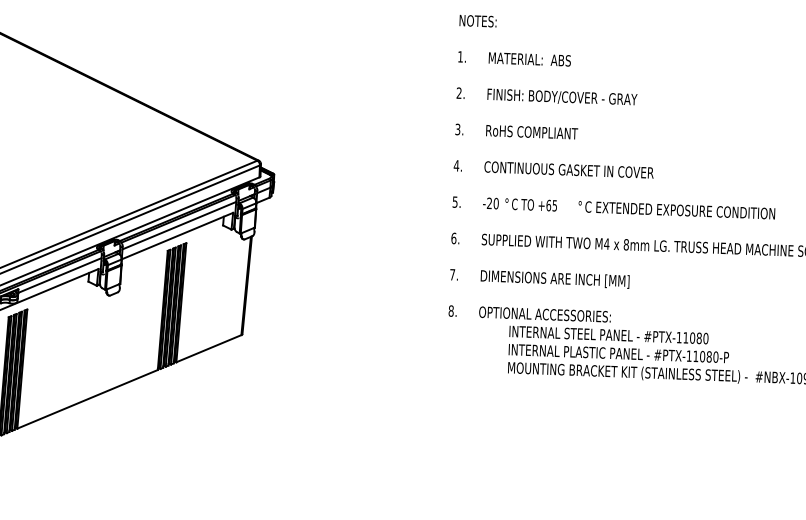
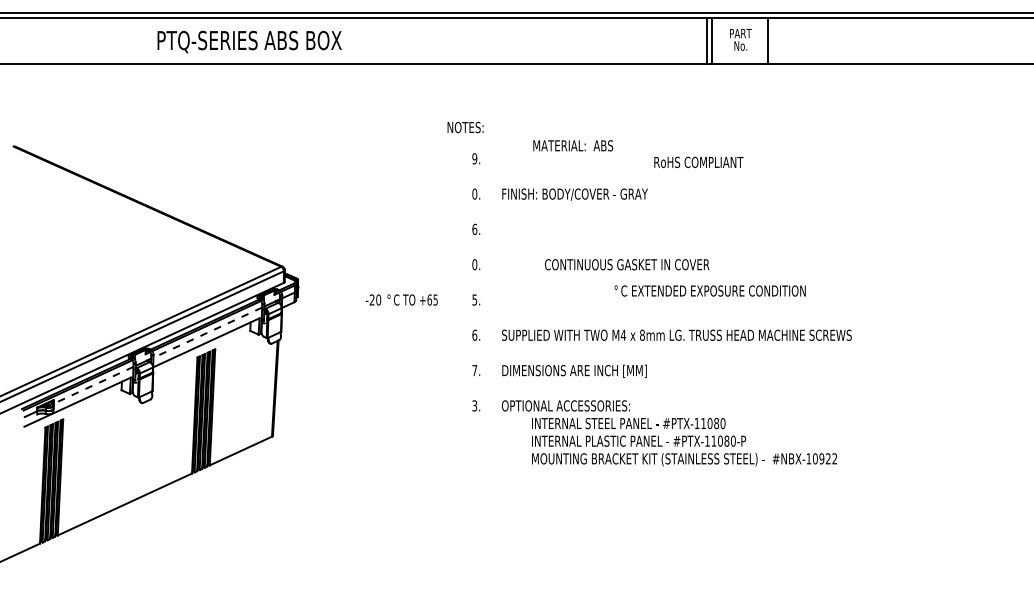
text: (478, 21) -> (465, 127), moved
text: (460, 56) -> (474, 158), 1. -> 9.
text: (530, 59) -> (573, 145), moved
text: (458, 92) -> (474, 193), 2. -> 0.
text: (457, 128) -> (474, 228), 3. -> 6.
text: (531, 131) -> (698, 161), moved
text: (456, 165) -> (474, 264), 4. -> 0.
text: (569, 169) -> (627, 264), moved
text: (519, 204) -> (401, 299), moved
text: (676, 209) -> (709, 290), moved
line: (179, 225) -> (207, 332), solid -> dashed
line: (59, 275) -> (93, 385), solid -> dashed
text: (450, 310) -> (474, 405), 8. -> 3.

